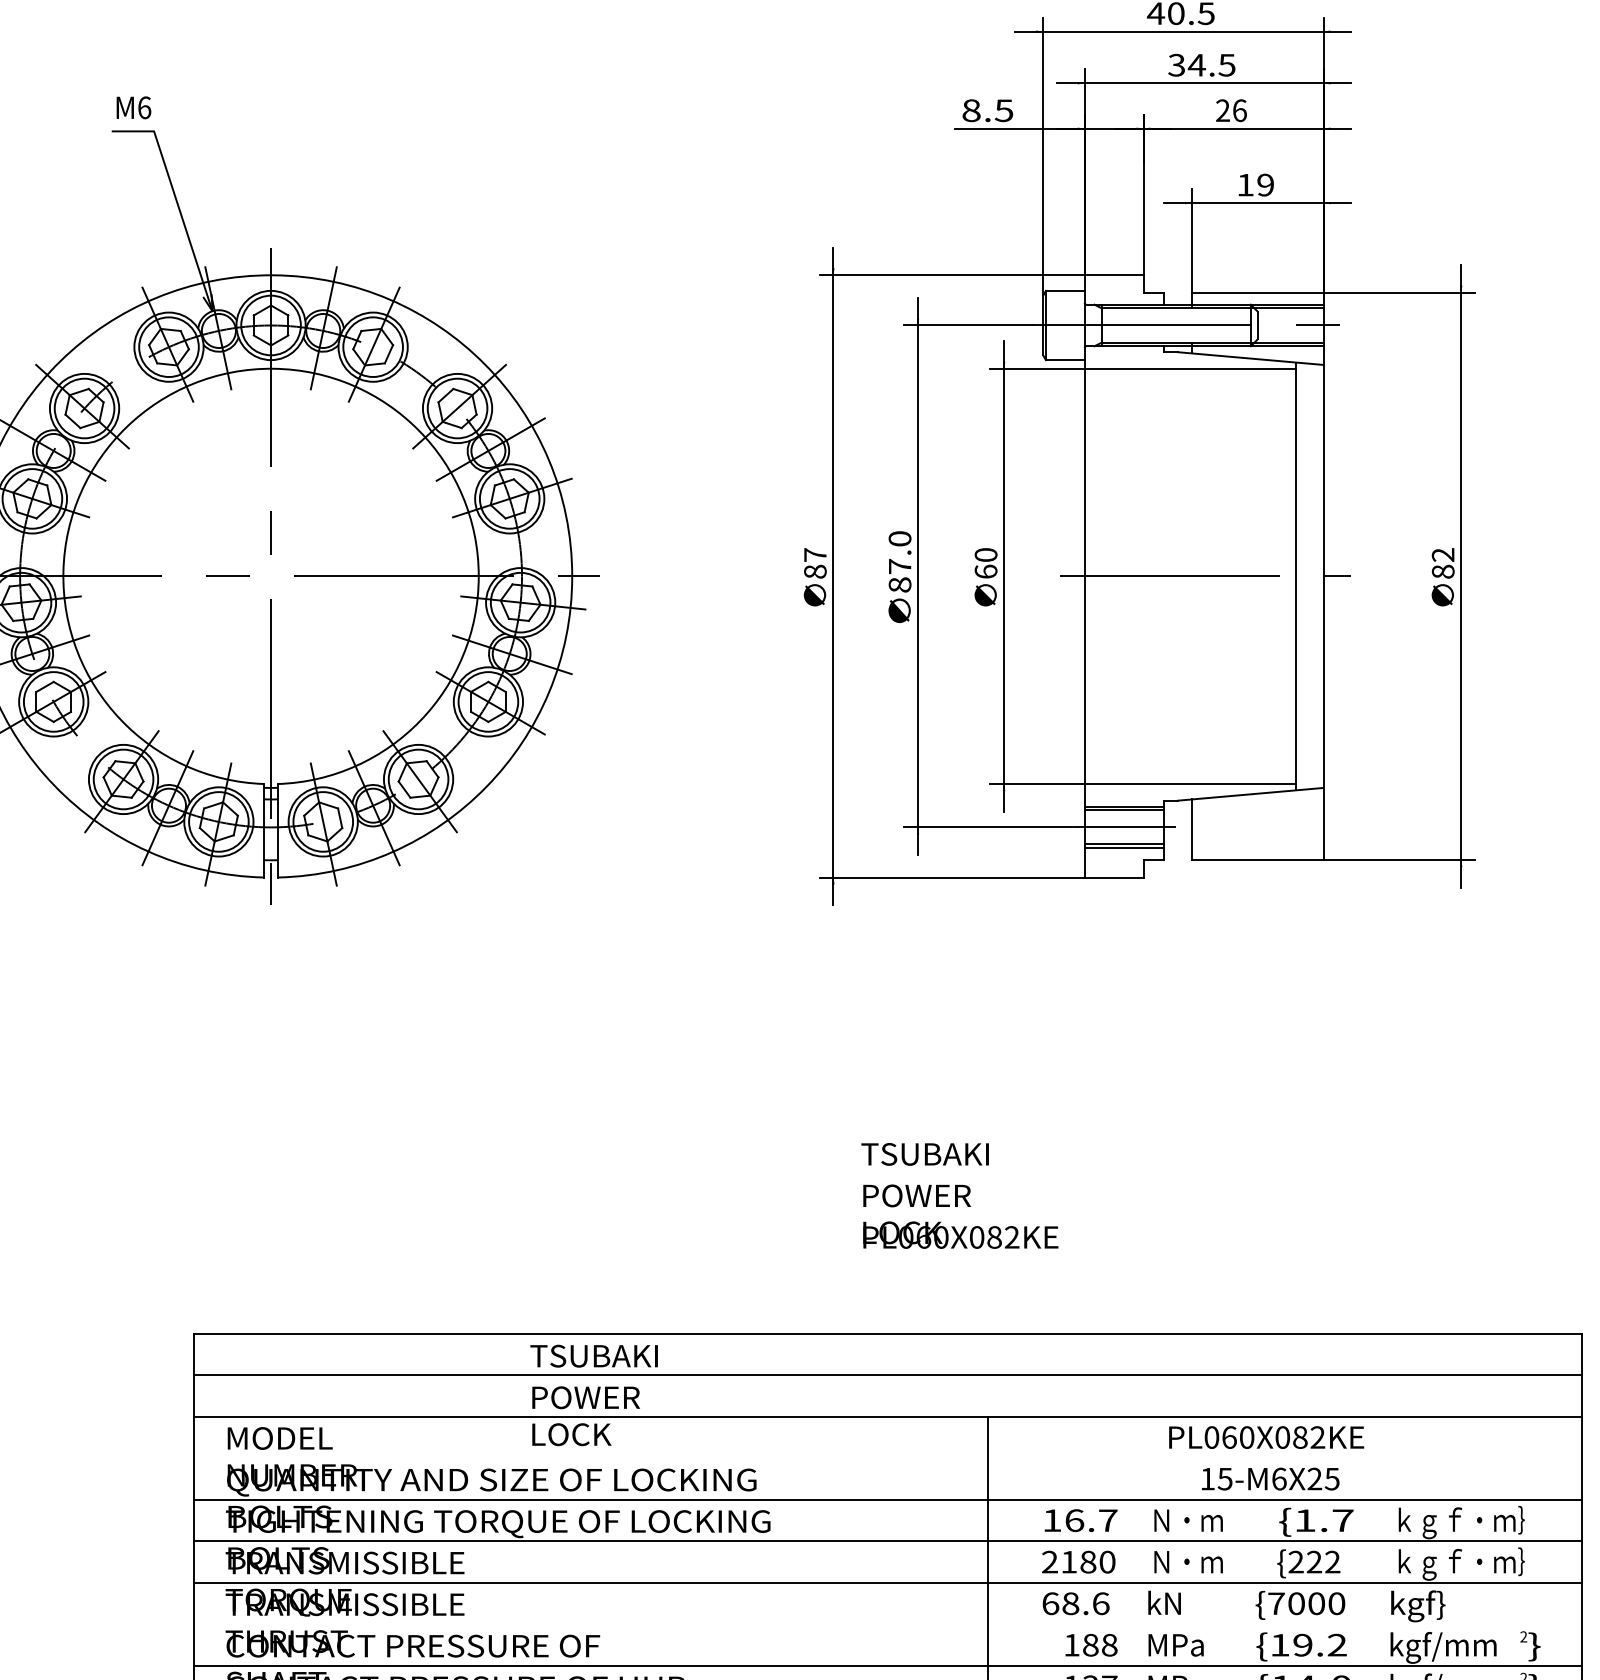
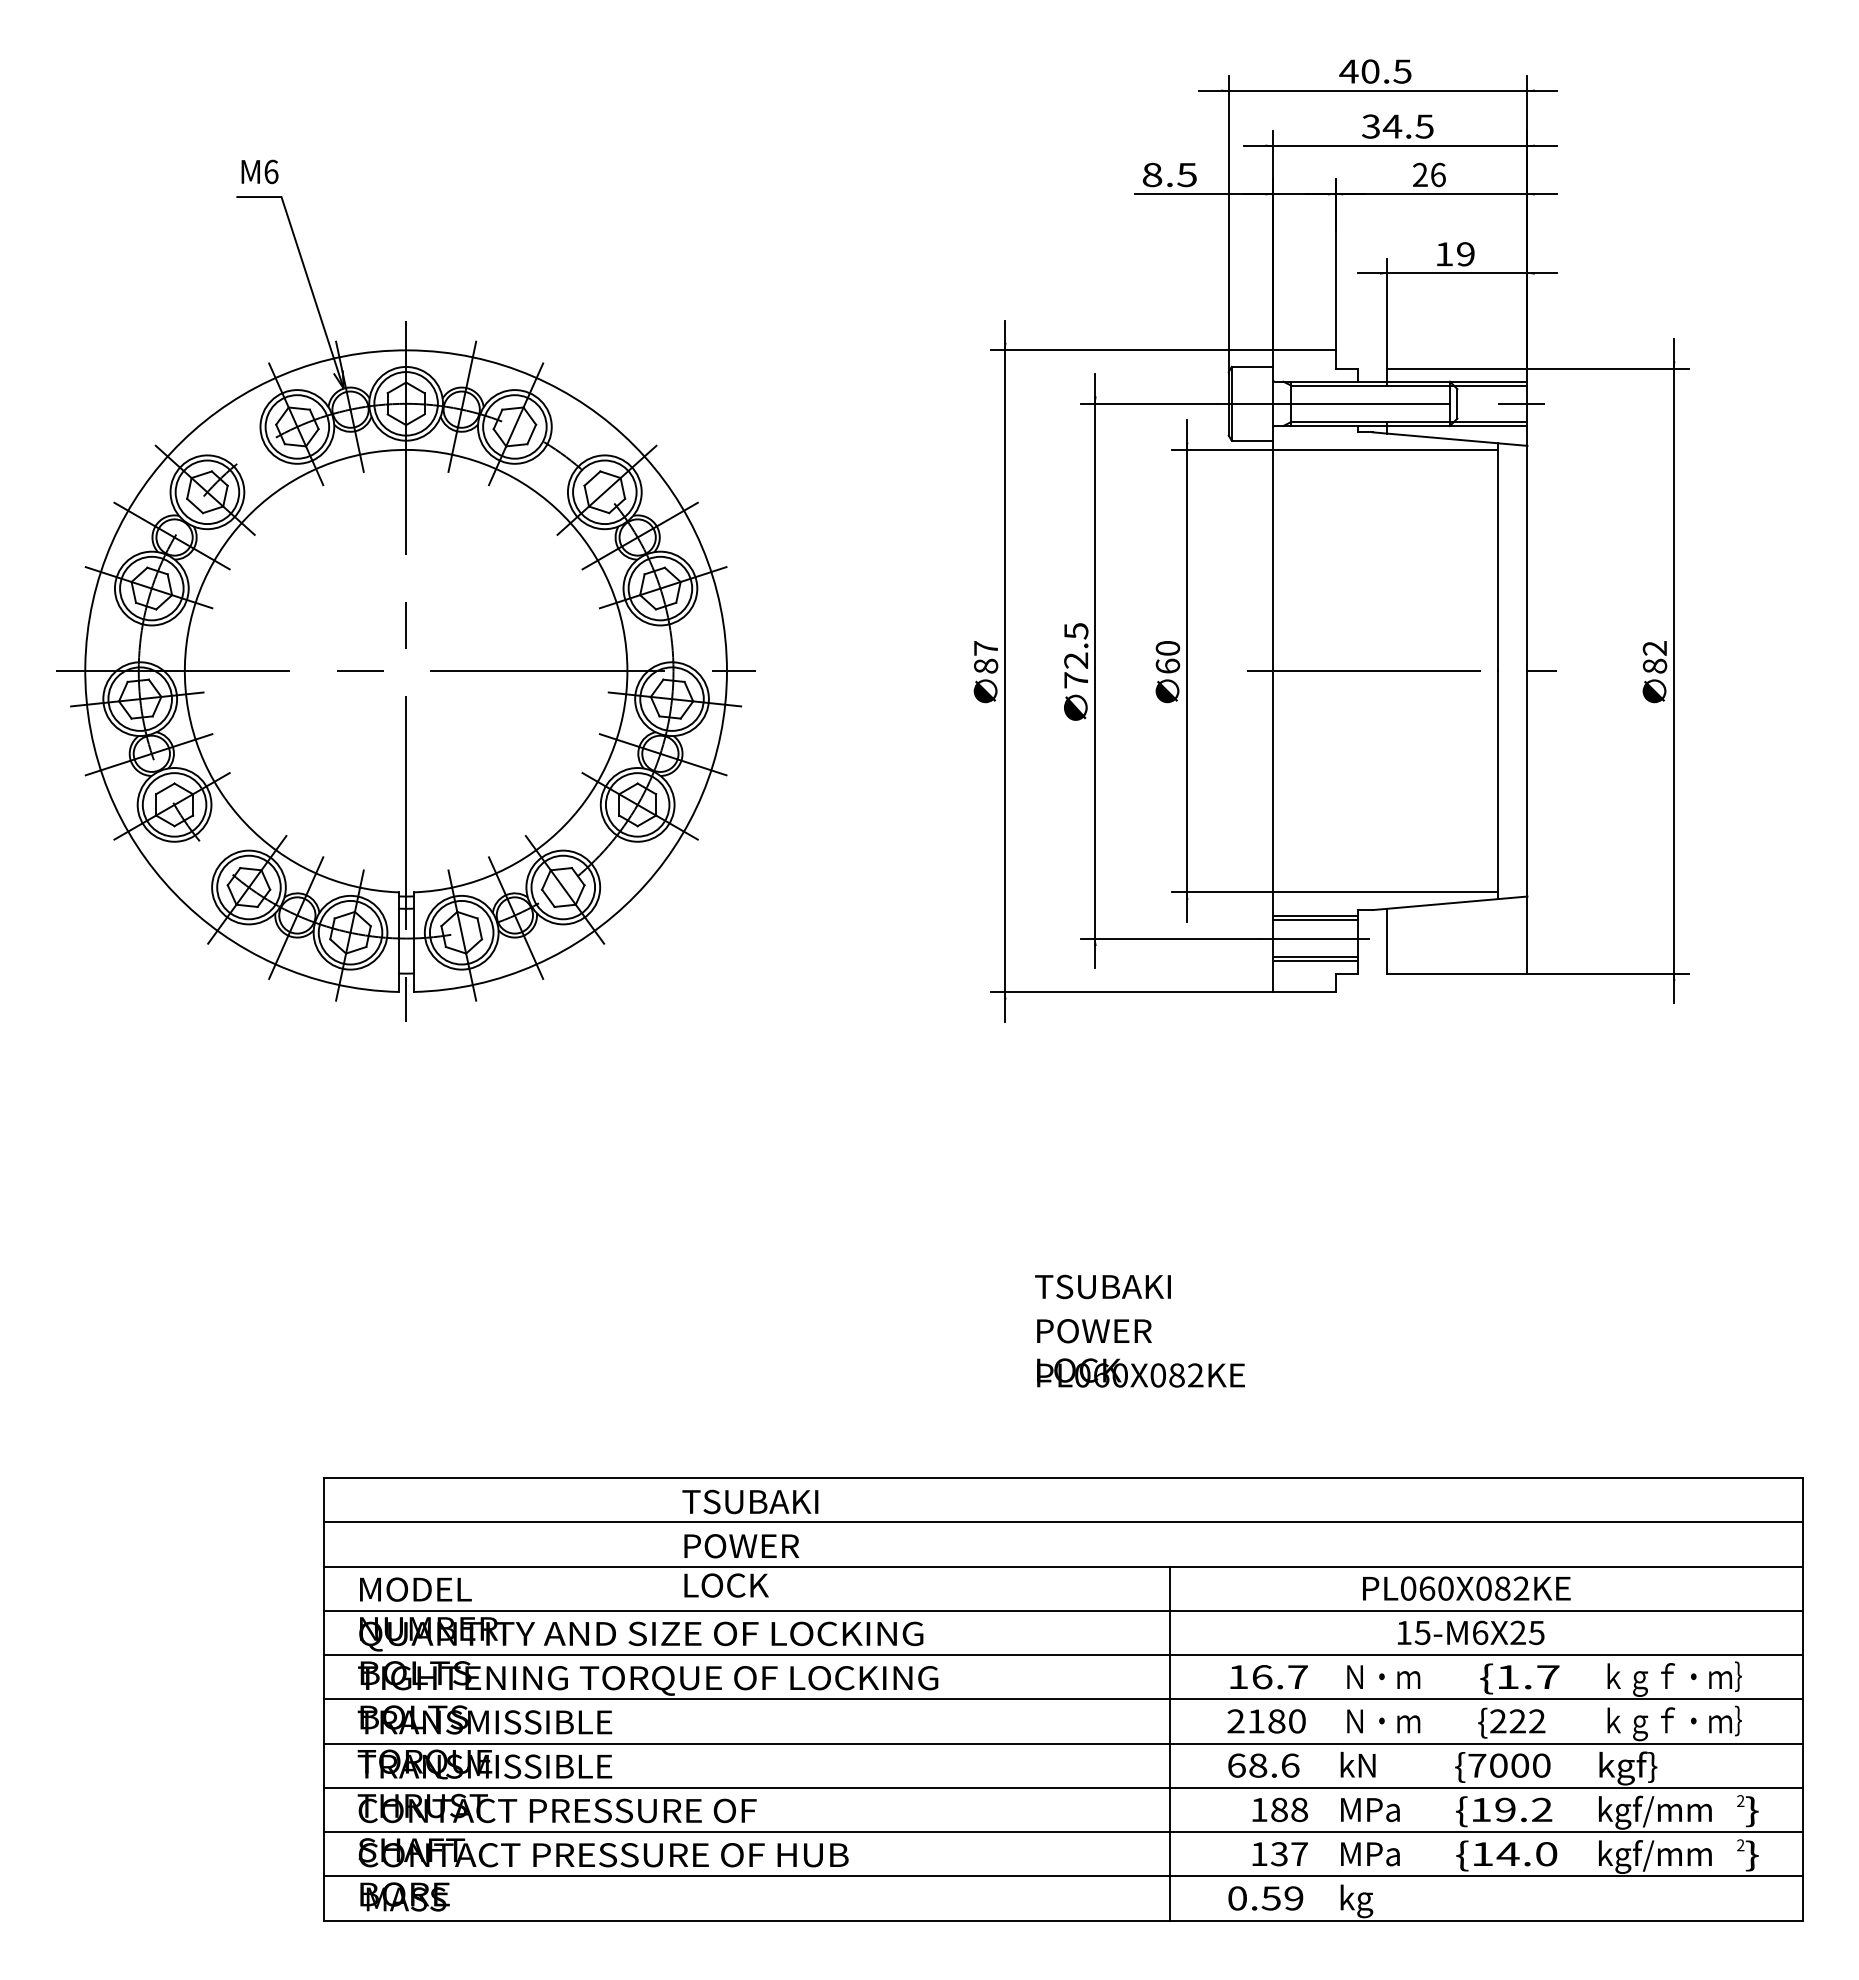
text: (900, 561) -> (1076, 655), 87.0 -> 72.5
line: (888, 1458) -> (1063, 1610), added
line: (888, 1624) -> (1063, 1787), added

